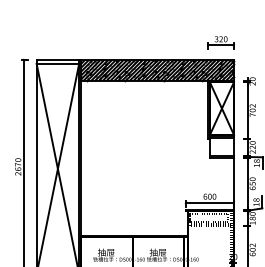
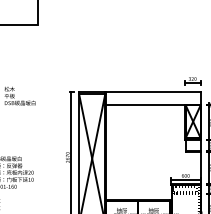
hatch: (157, 69) -> (153, 97), removed

